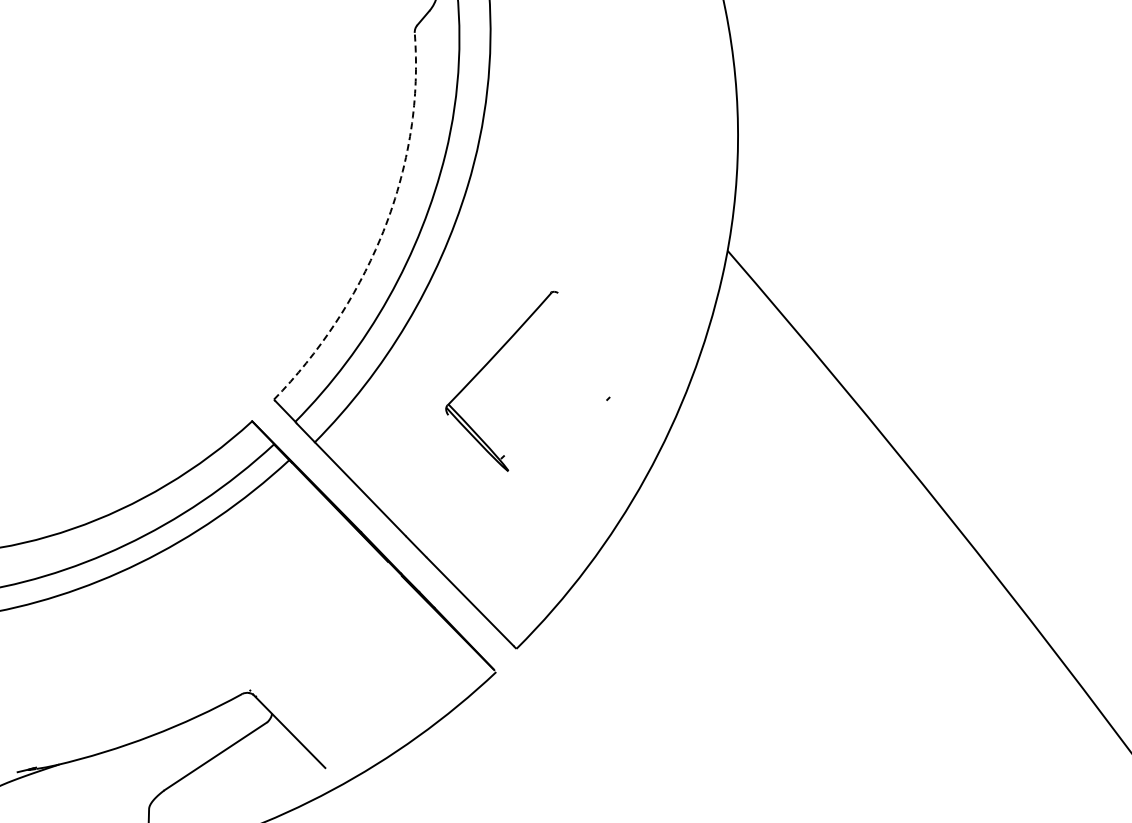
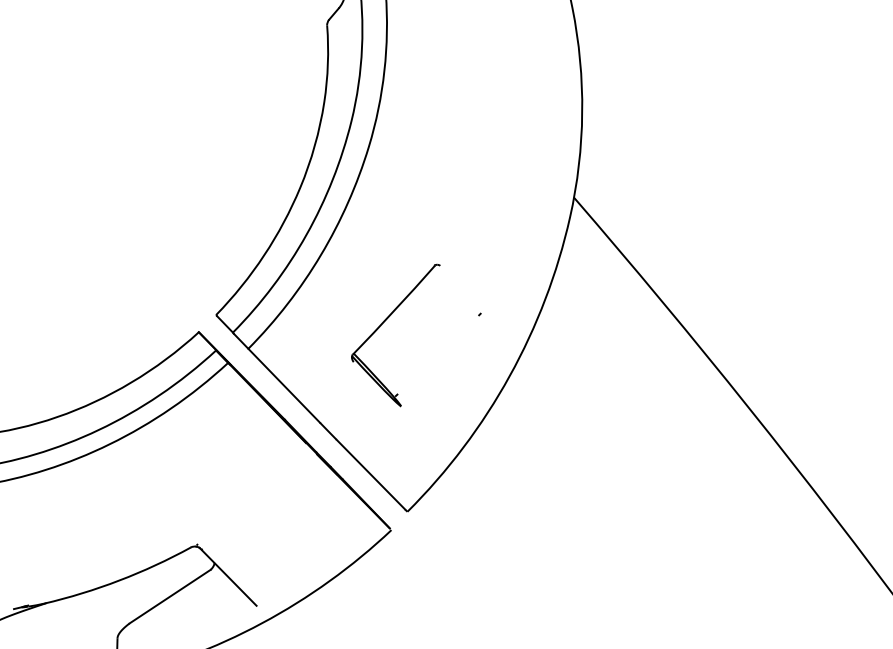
line: (383, 230) -> (302, 181), dashed -> solid
part: (484, 368) -> (382, 325), moved

